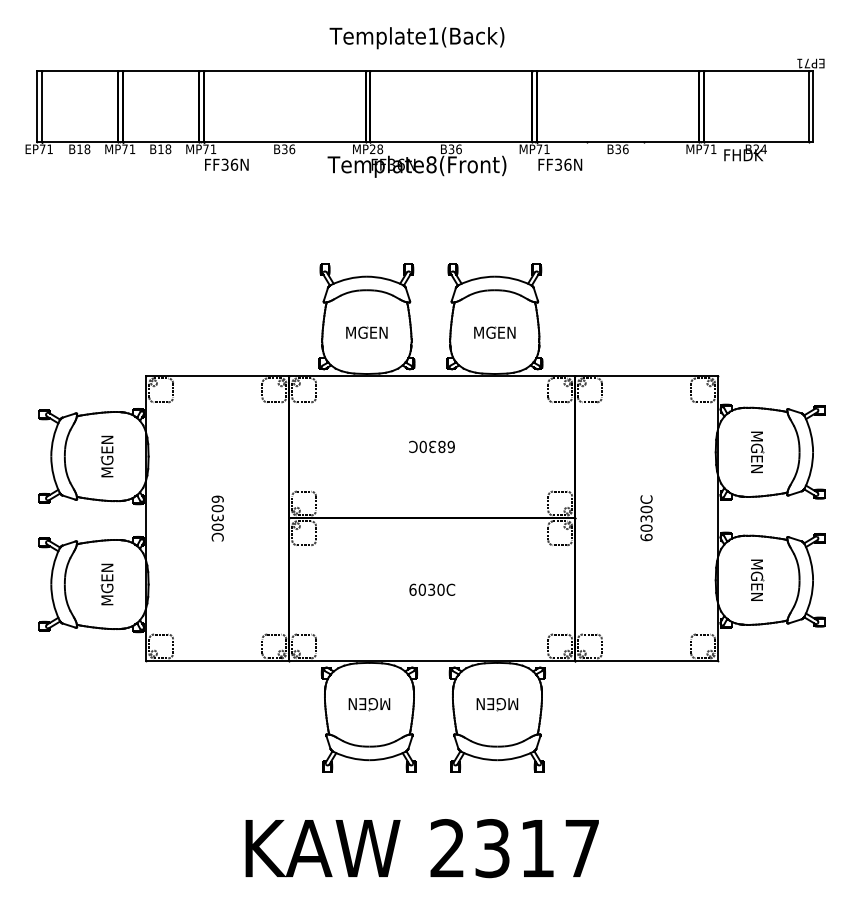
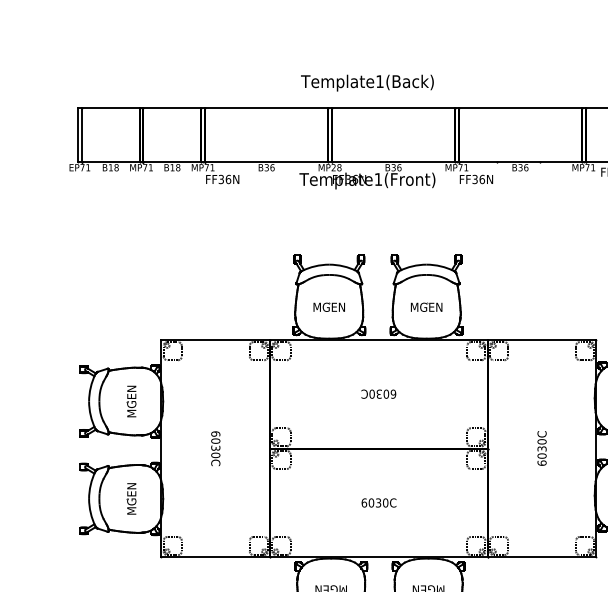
text: (431, 164) -> (378, 179), Template8(Front) -> Template1(Front)
text: (441, 446) -> (386, 393), 6830C -> 6030C

